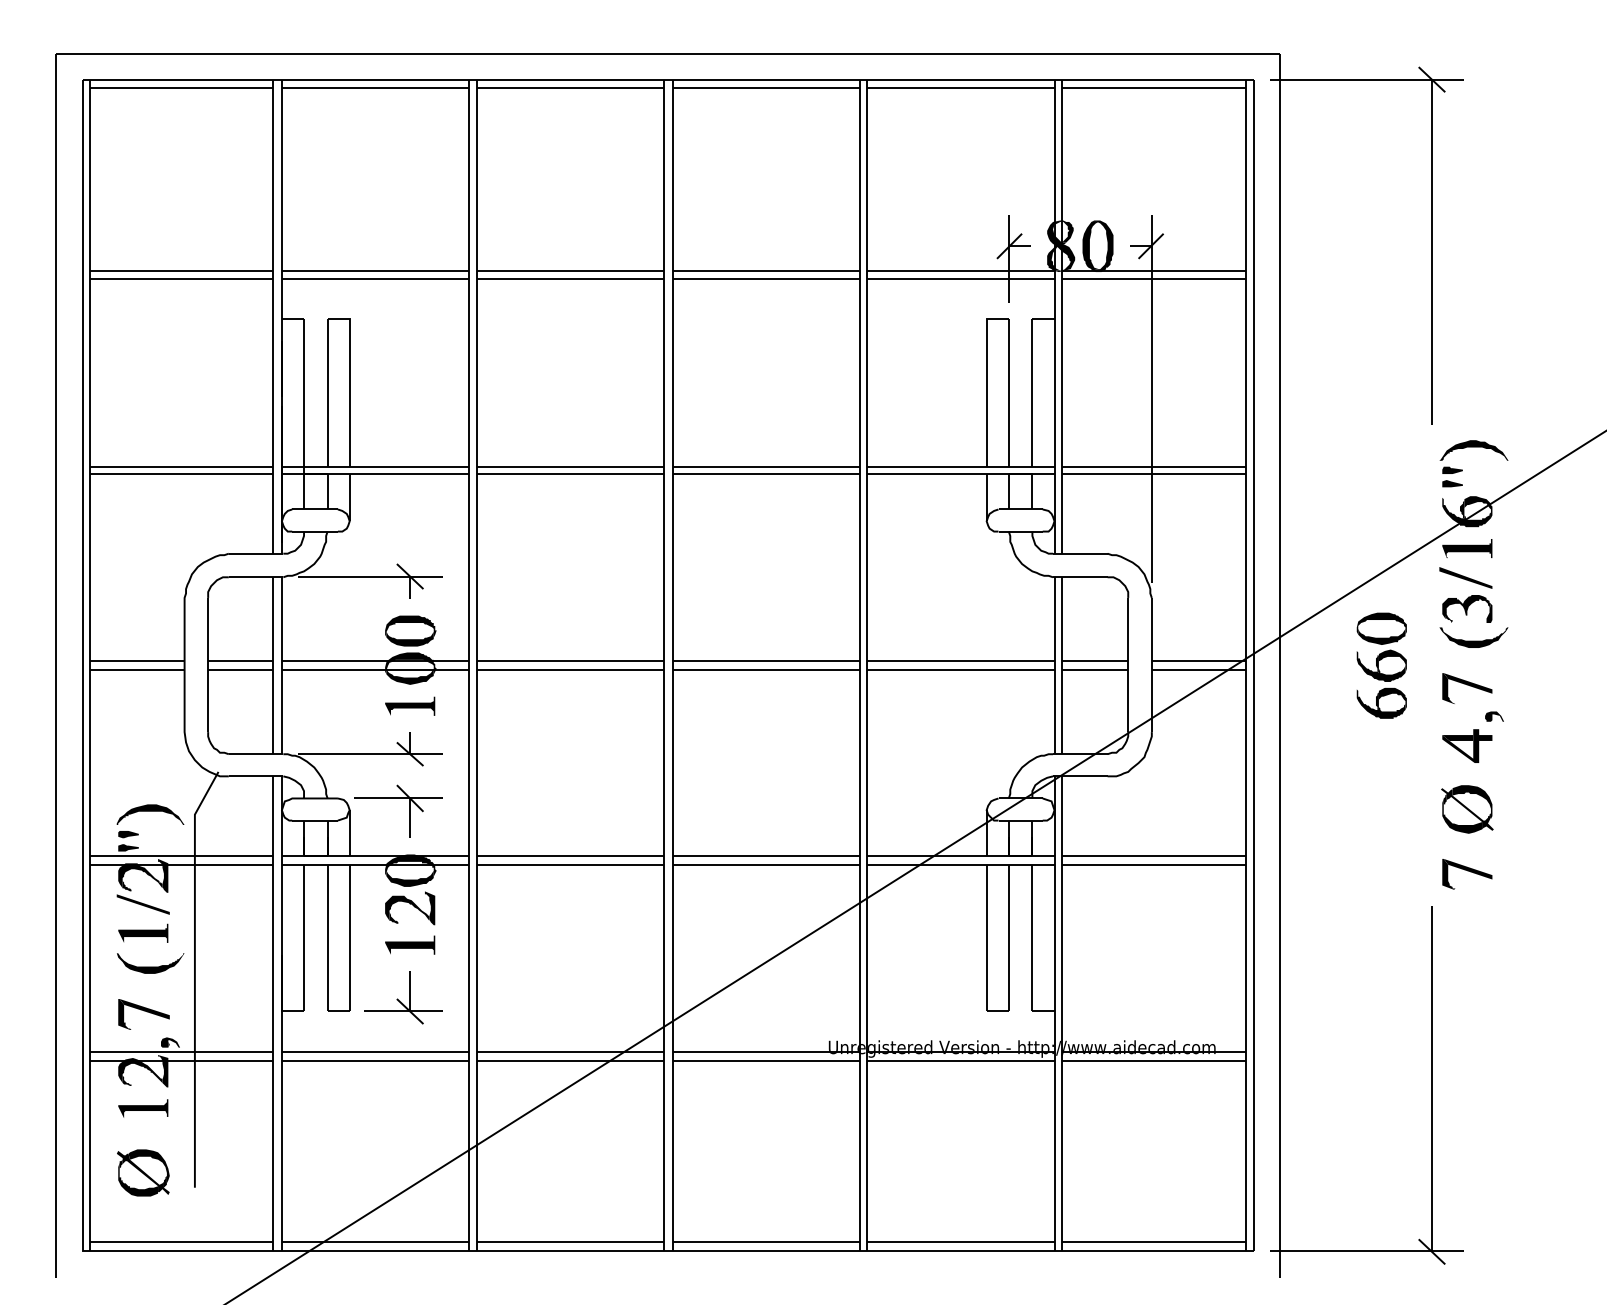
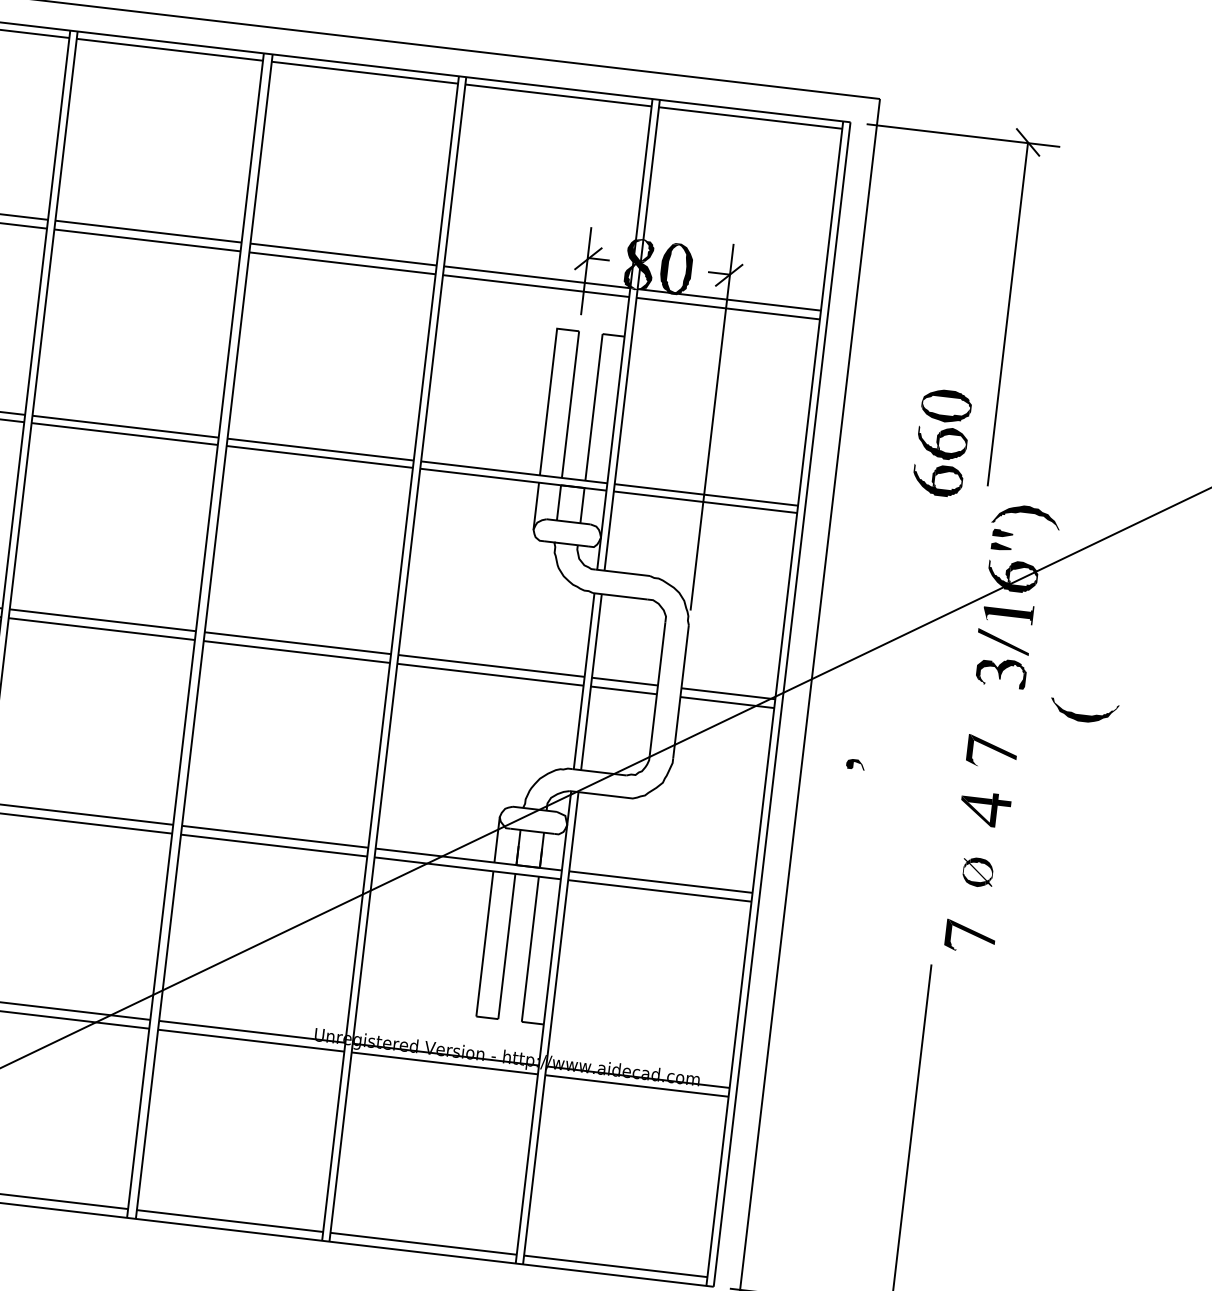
part: (1473, 637) -> (1083, 711), moved
part: (1381, 665) -> (941, 442), moved
part: (1494, 716) -> (855, 764), moved
part: (1467, 809) -> (978, 872), size x0.6

